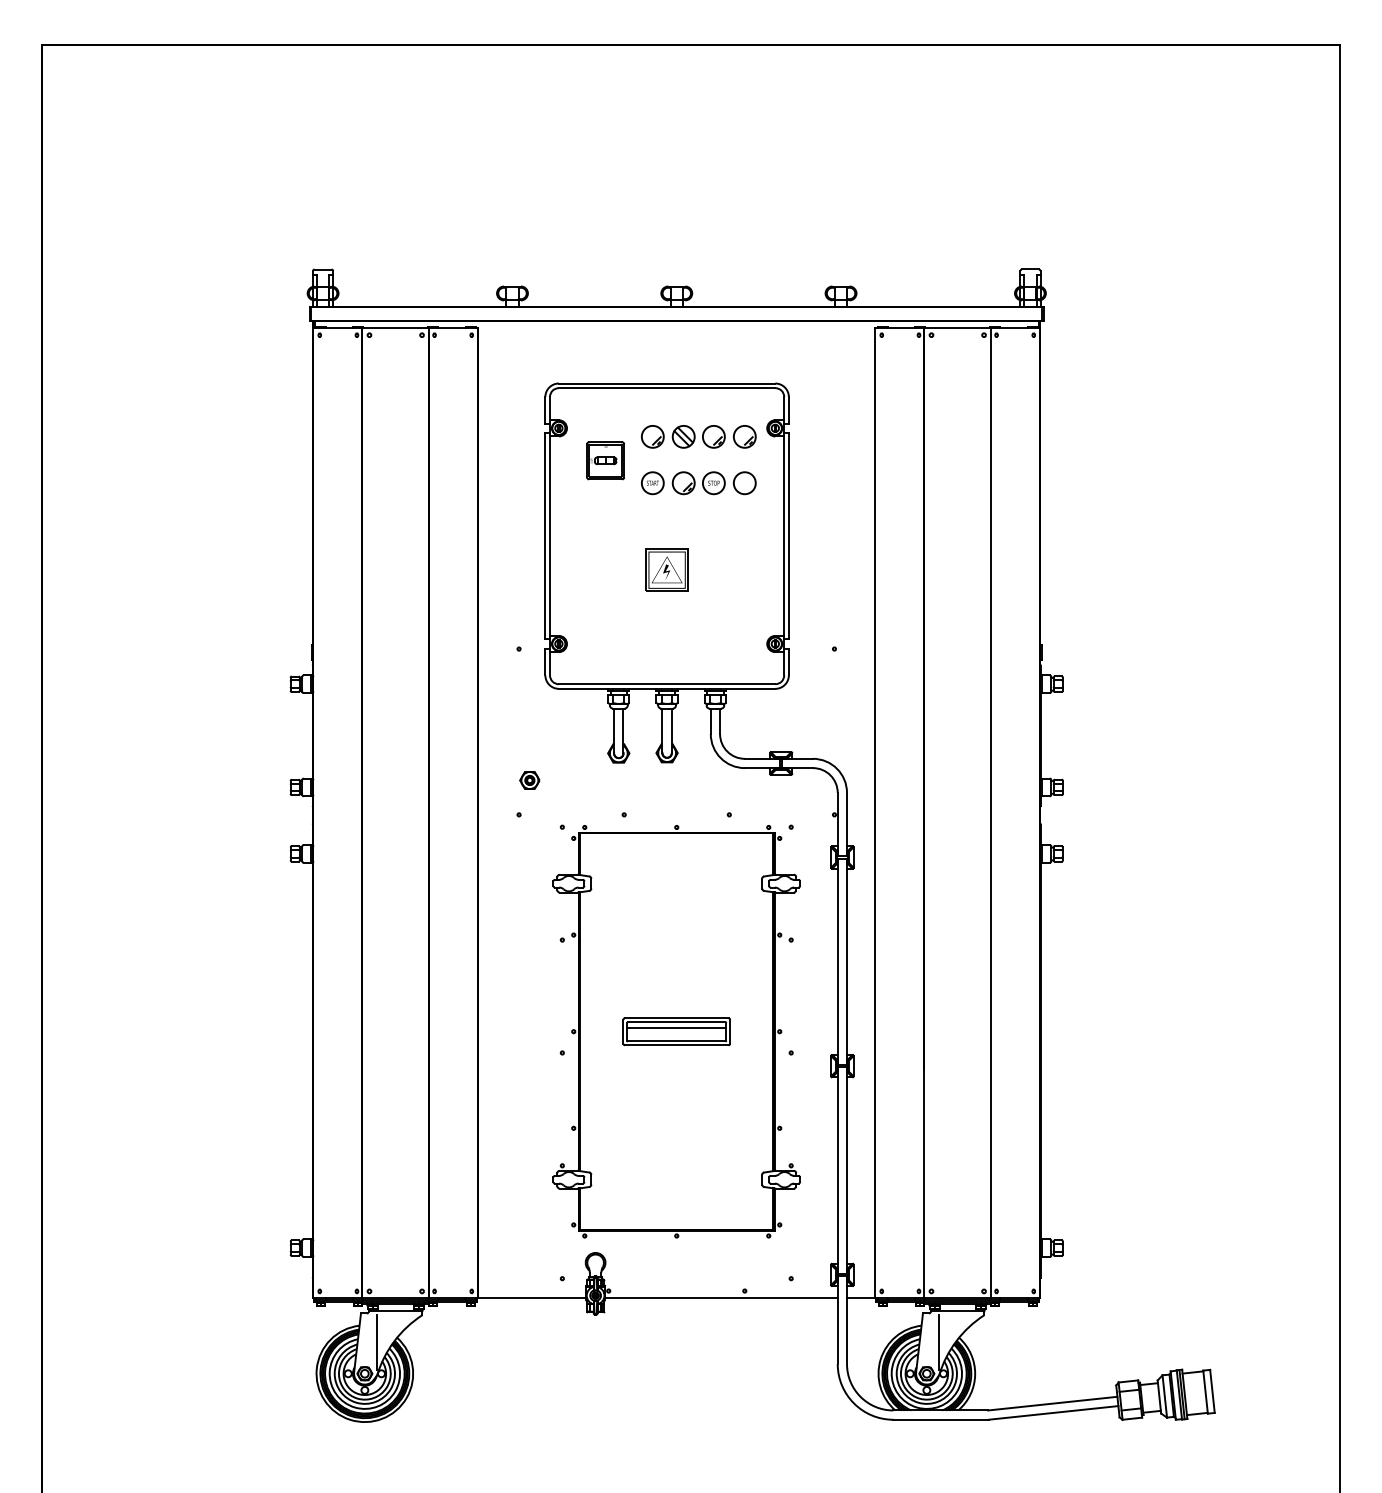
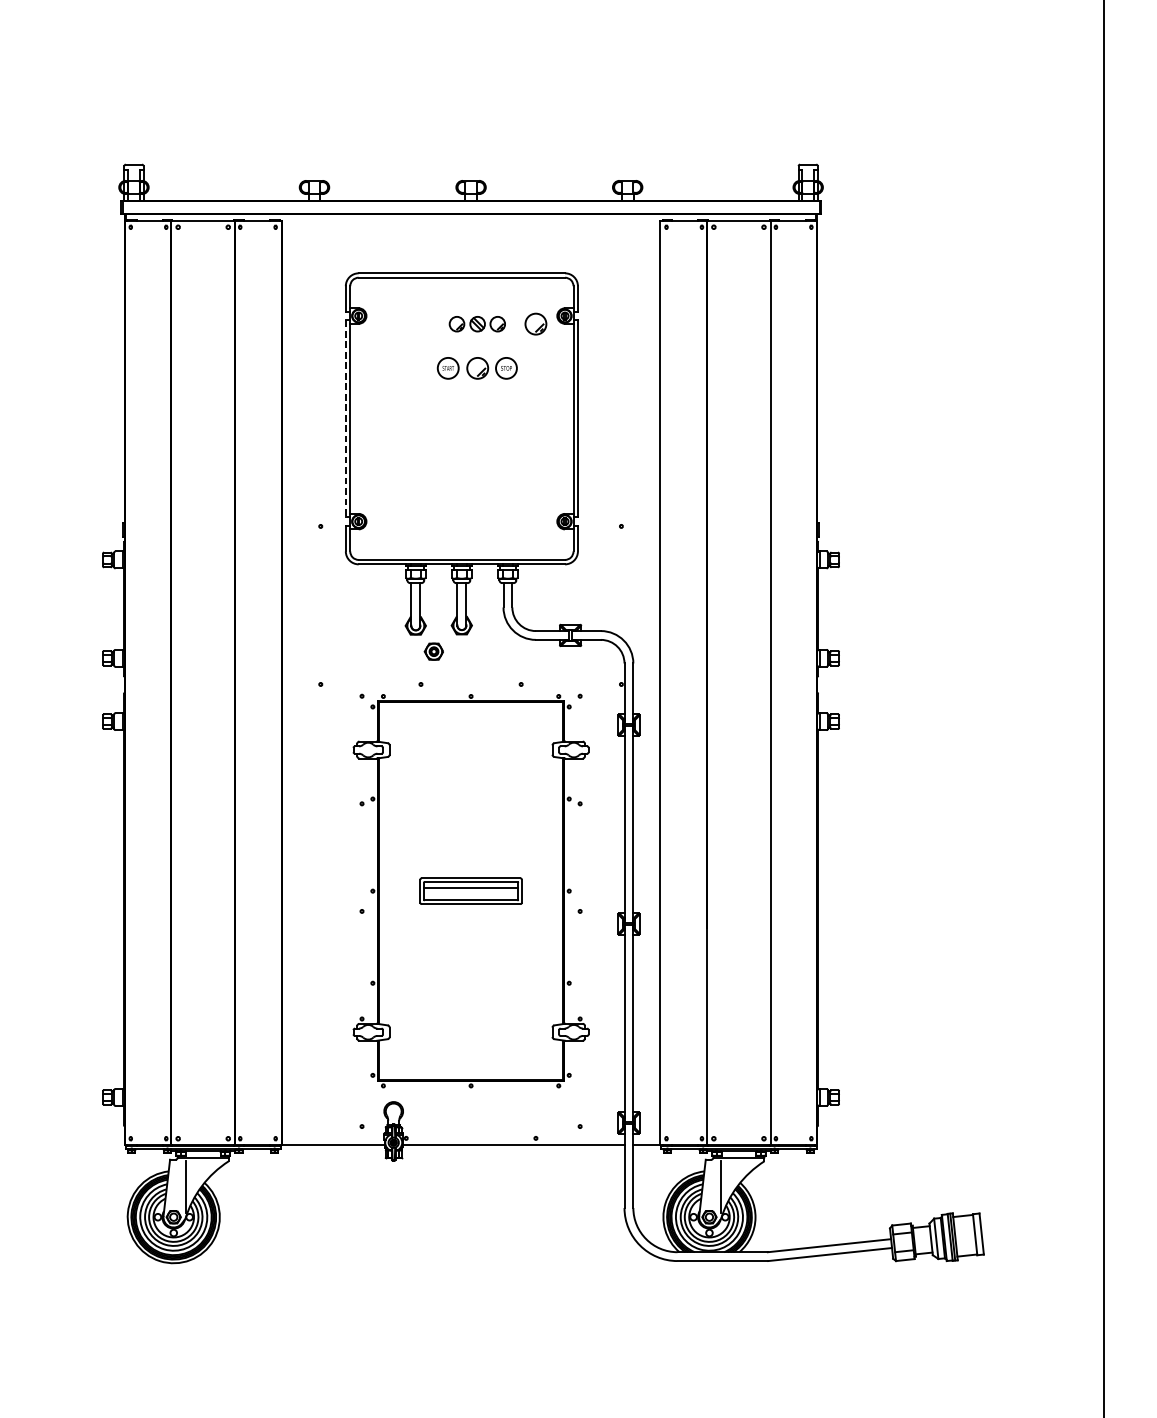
part: (683, 436) -> (477, 323), size x0.7
part: (605, 460) -> (403, 346), removed
circle: (744, 483) -> (535, 368), removed
line: (545, 536) -> (345, 419), solid -> dashed
part: (666, 569) -> (461, 450), removed
part: (529, 780) -> (433, 651), moved

